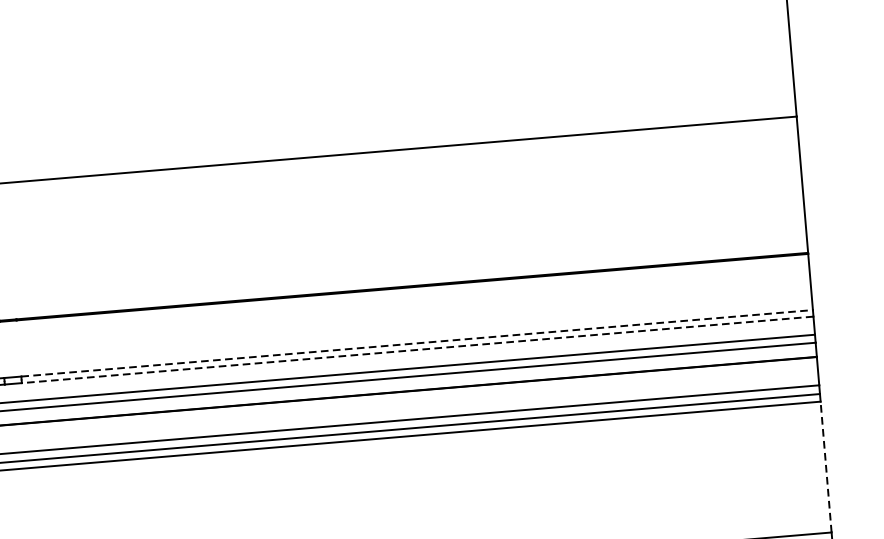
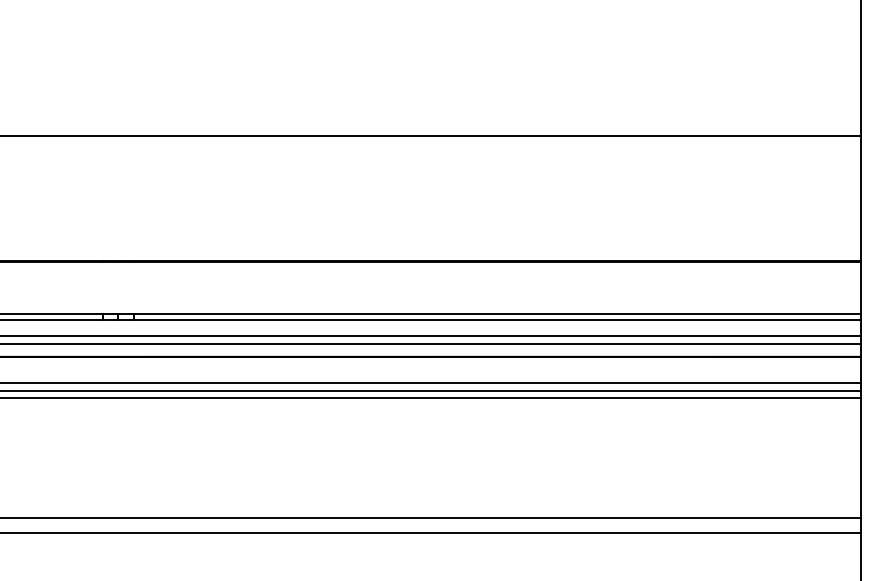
line: (418, 342) -> (498, 313), dashed -> solid
line: (417, 349) -> (497, 319), dashed -> solid
line: (825, 466) -> (860, 457), dashed -> solid

